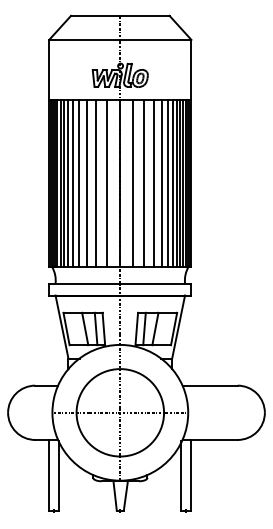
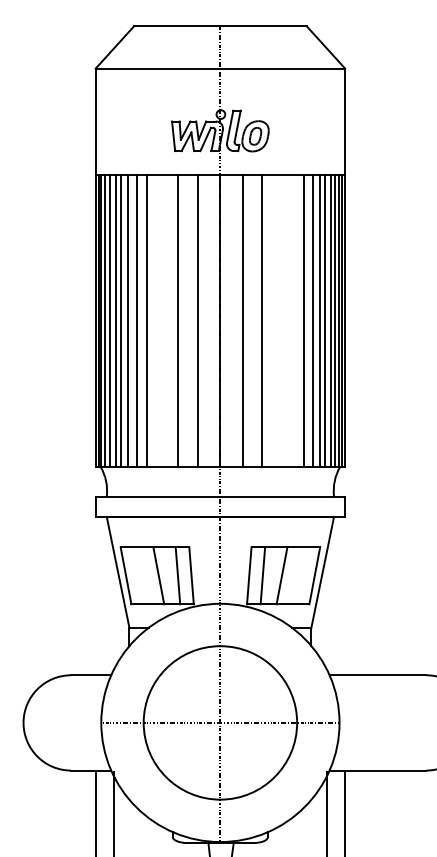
line: (86, 183) -> (161, 320), removed
line: (154, 183) -> (280, 320), removed
line: (161, 183) -> (292, 320), removed

